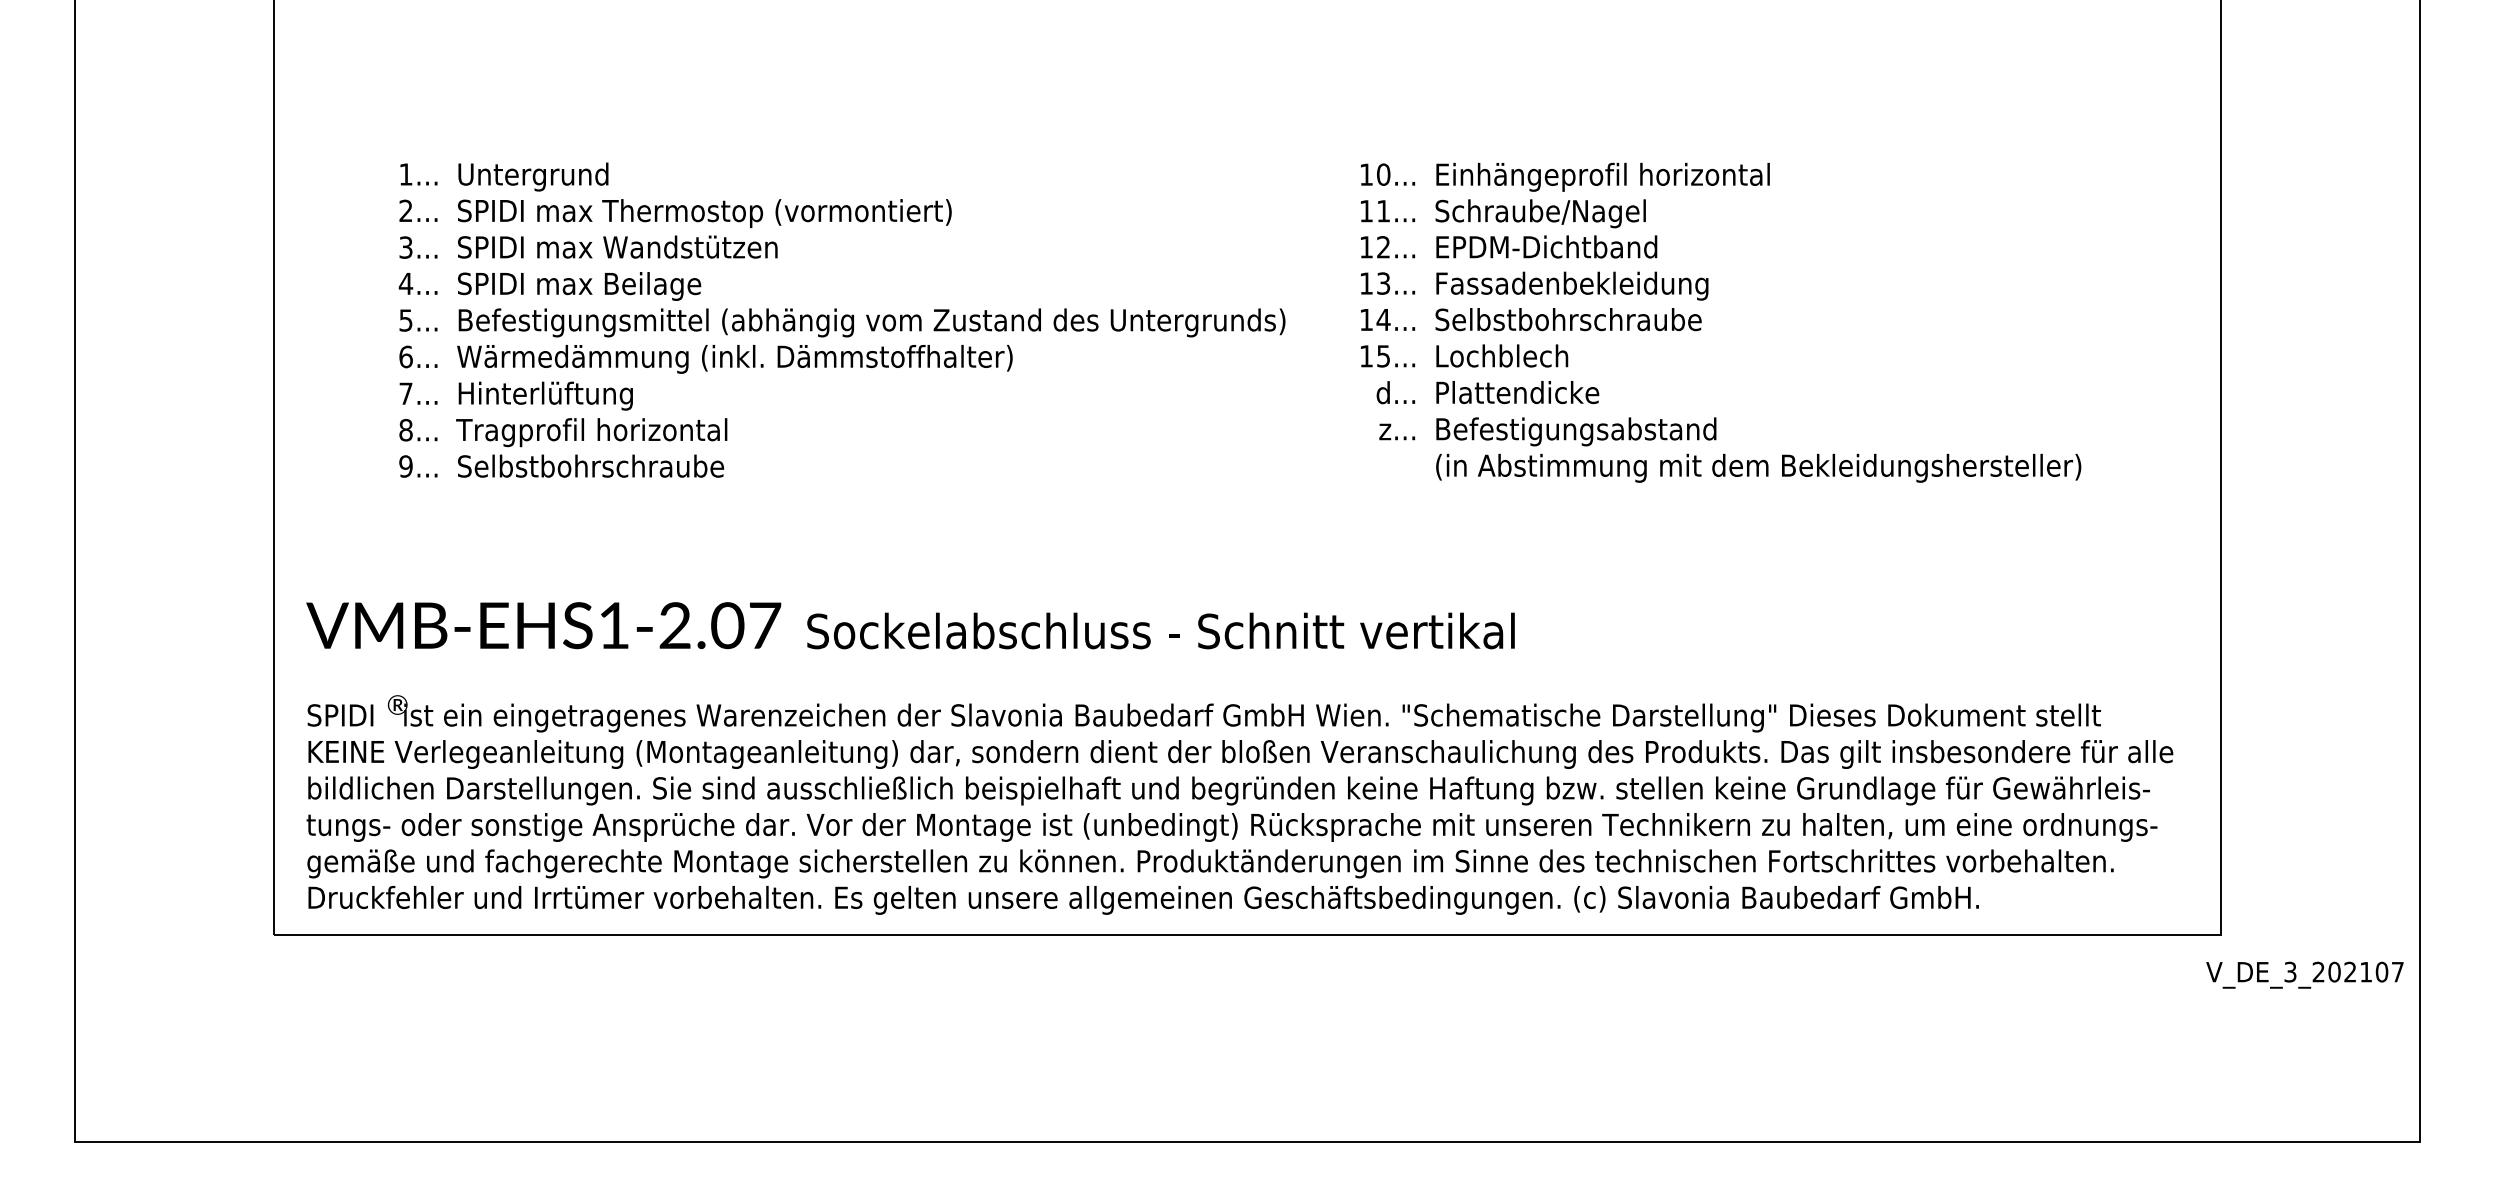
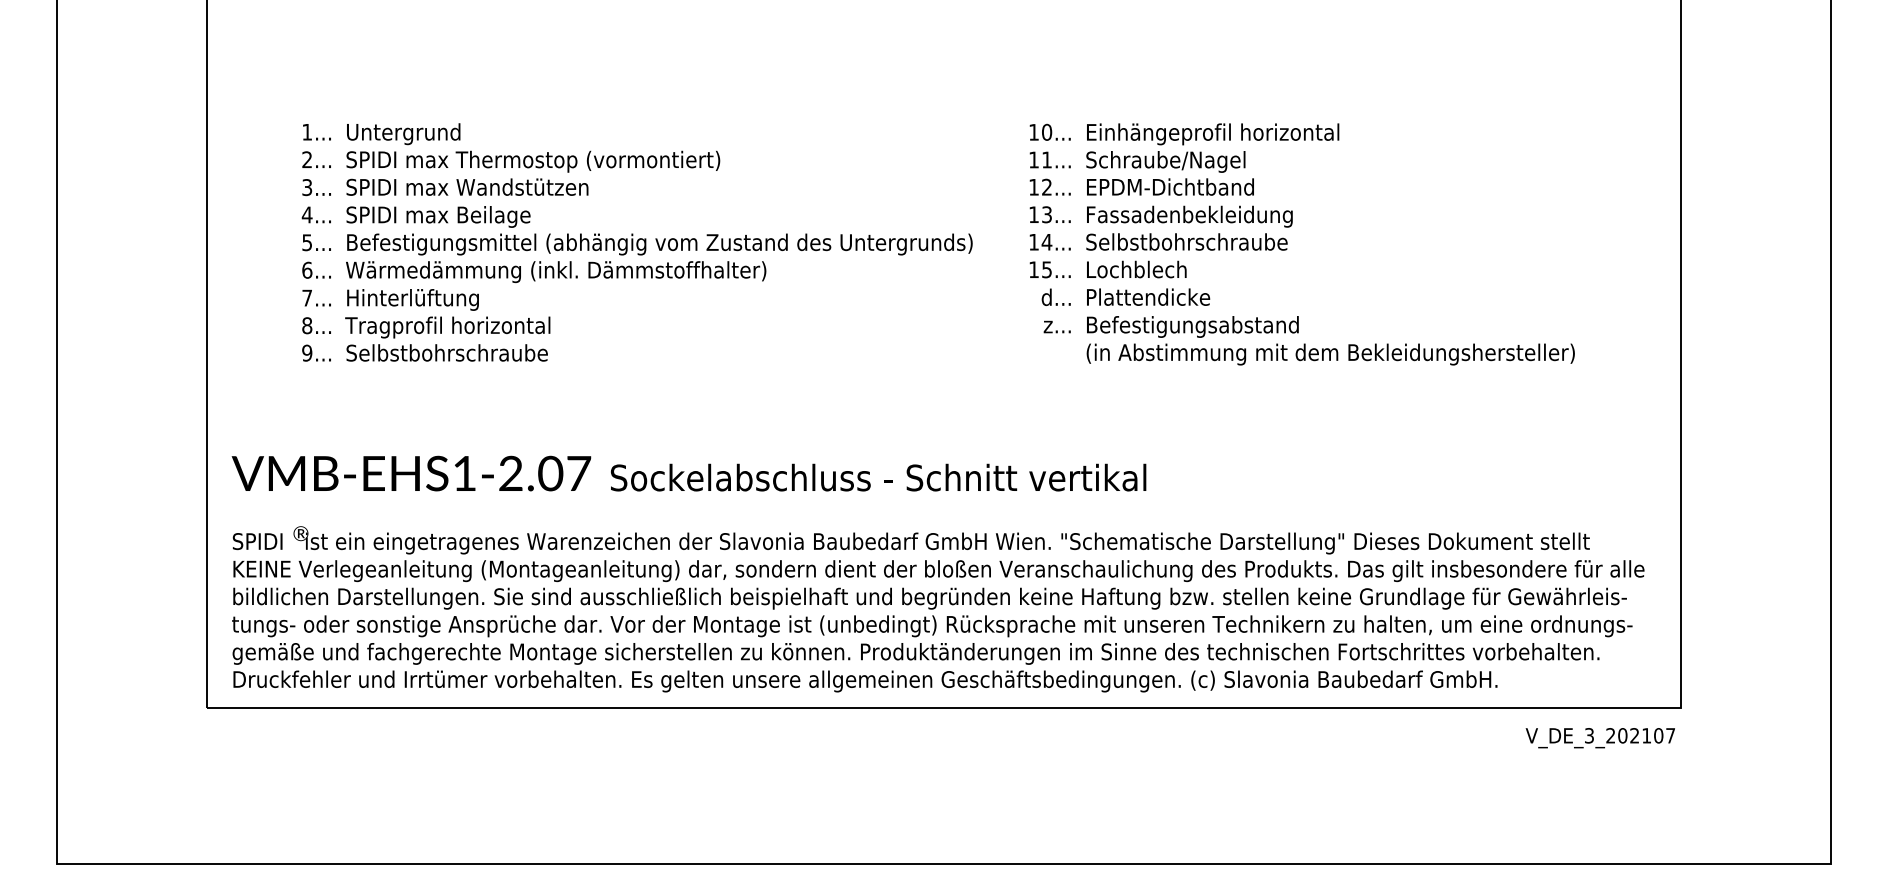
text: (2304, 974) -> (1600, 737), moved

